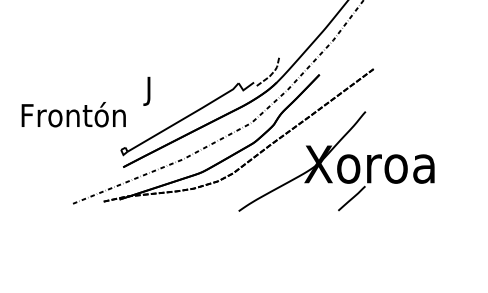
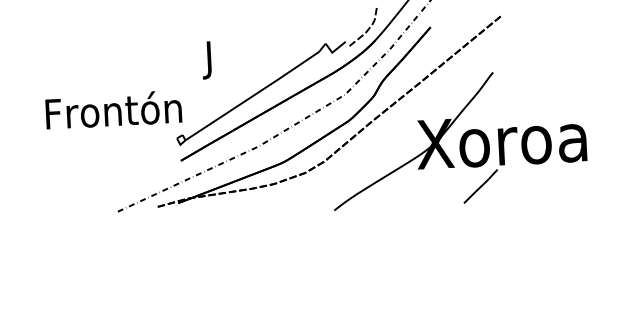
text: (73, 114) -> (113, 109), moved

